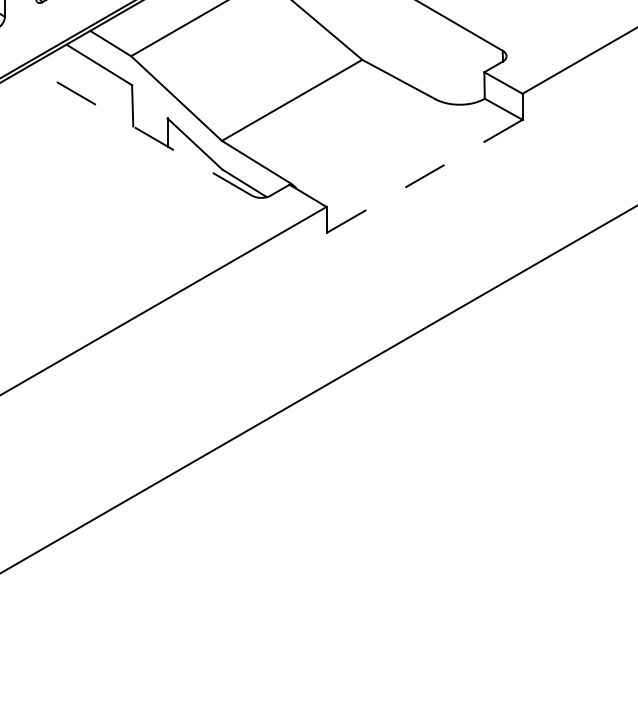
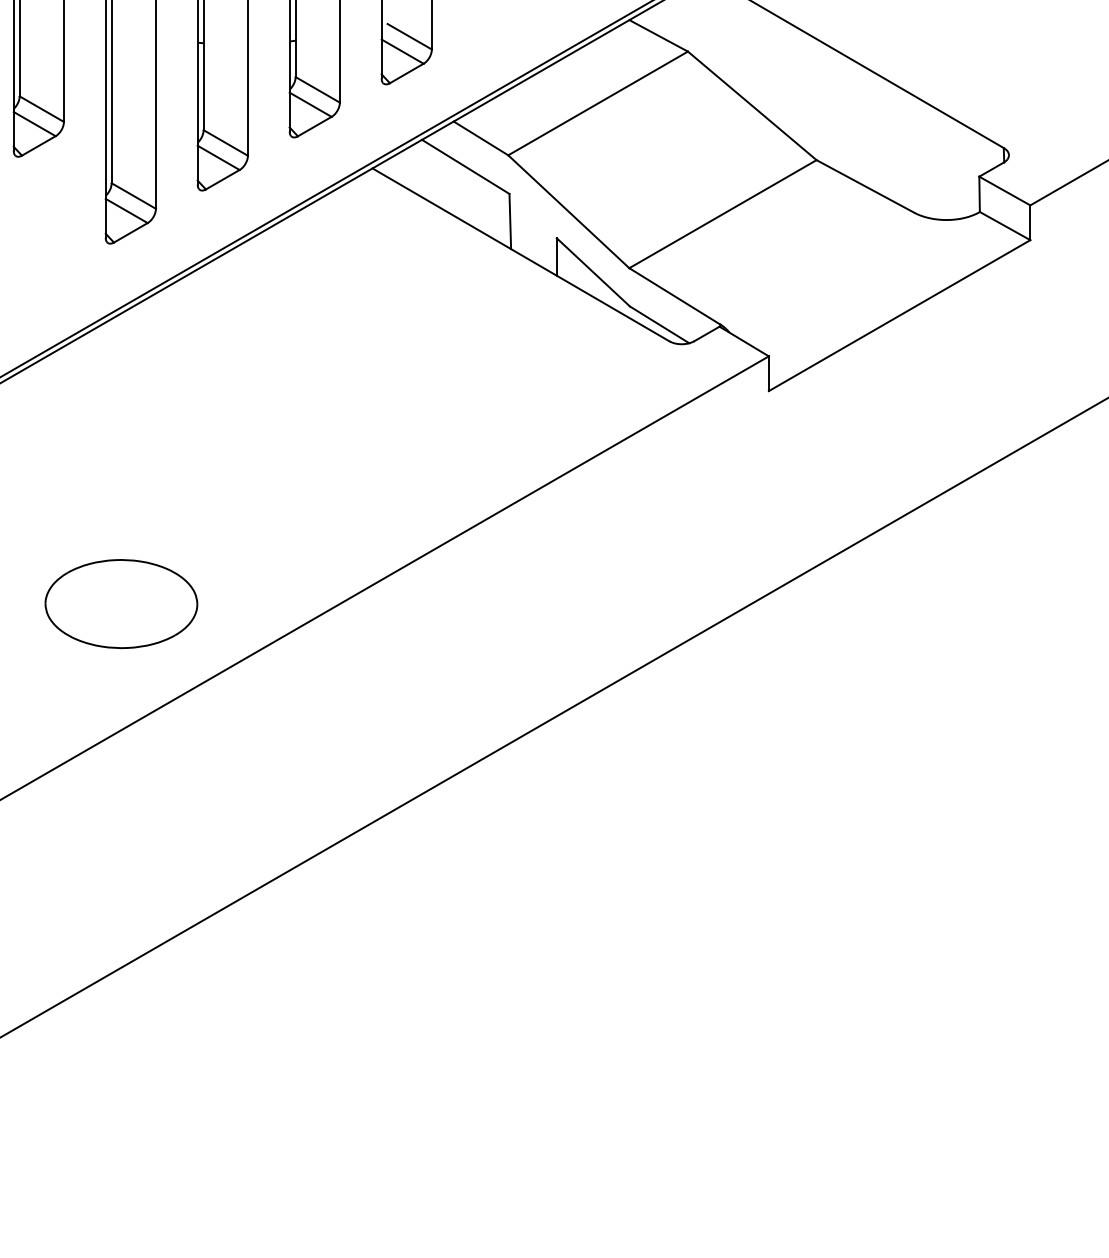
line: (140, 130) -> (520, 254), dashed -> solid
line: (424, 176) -> (899, 315), dashed -> solid

